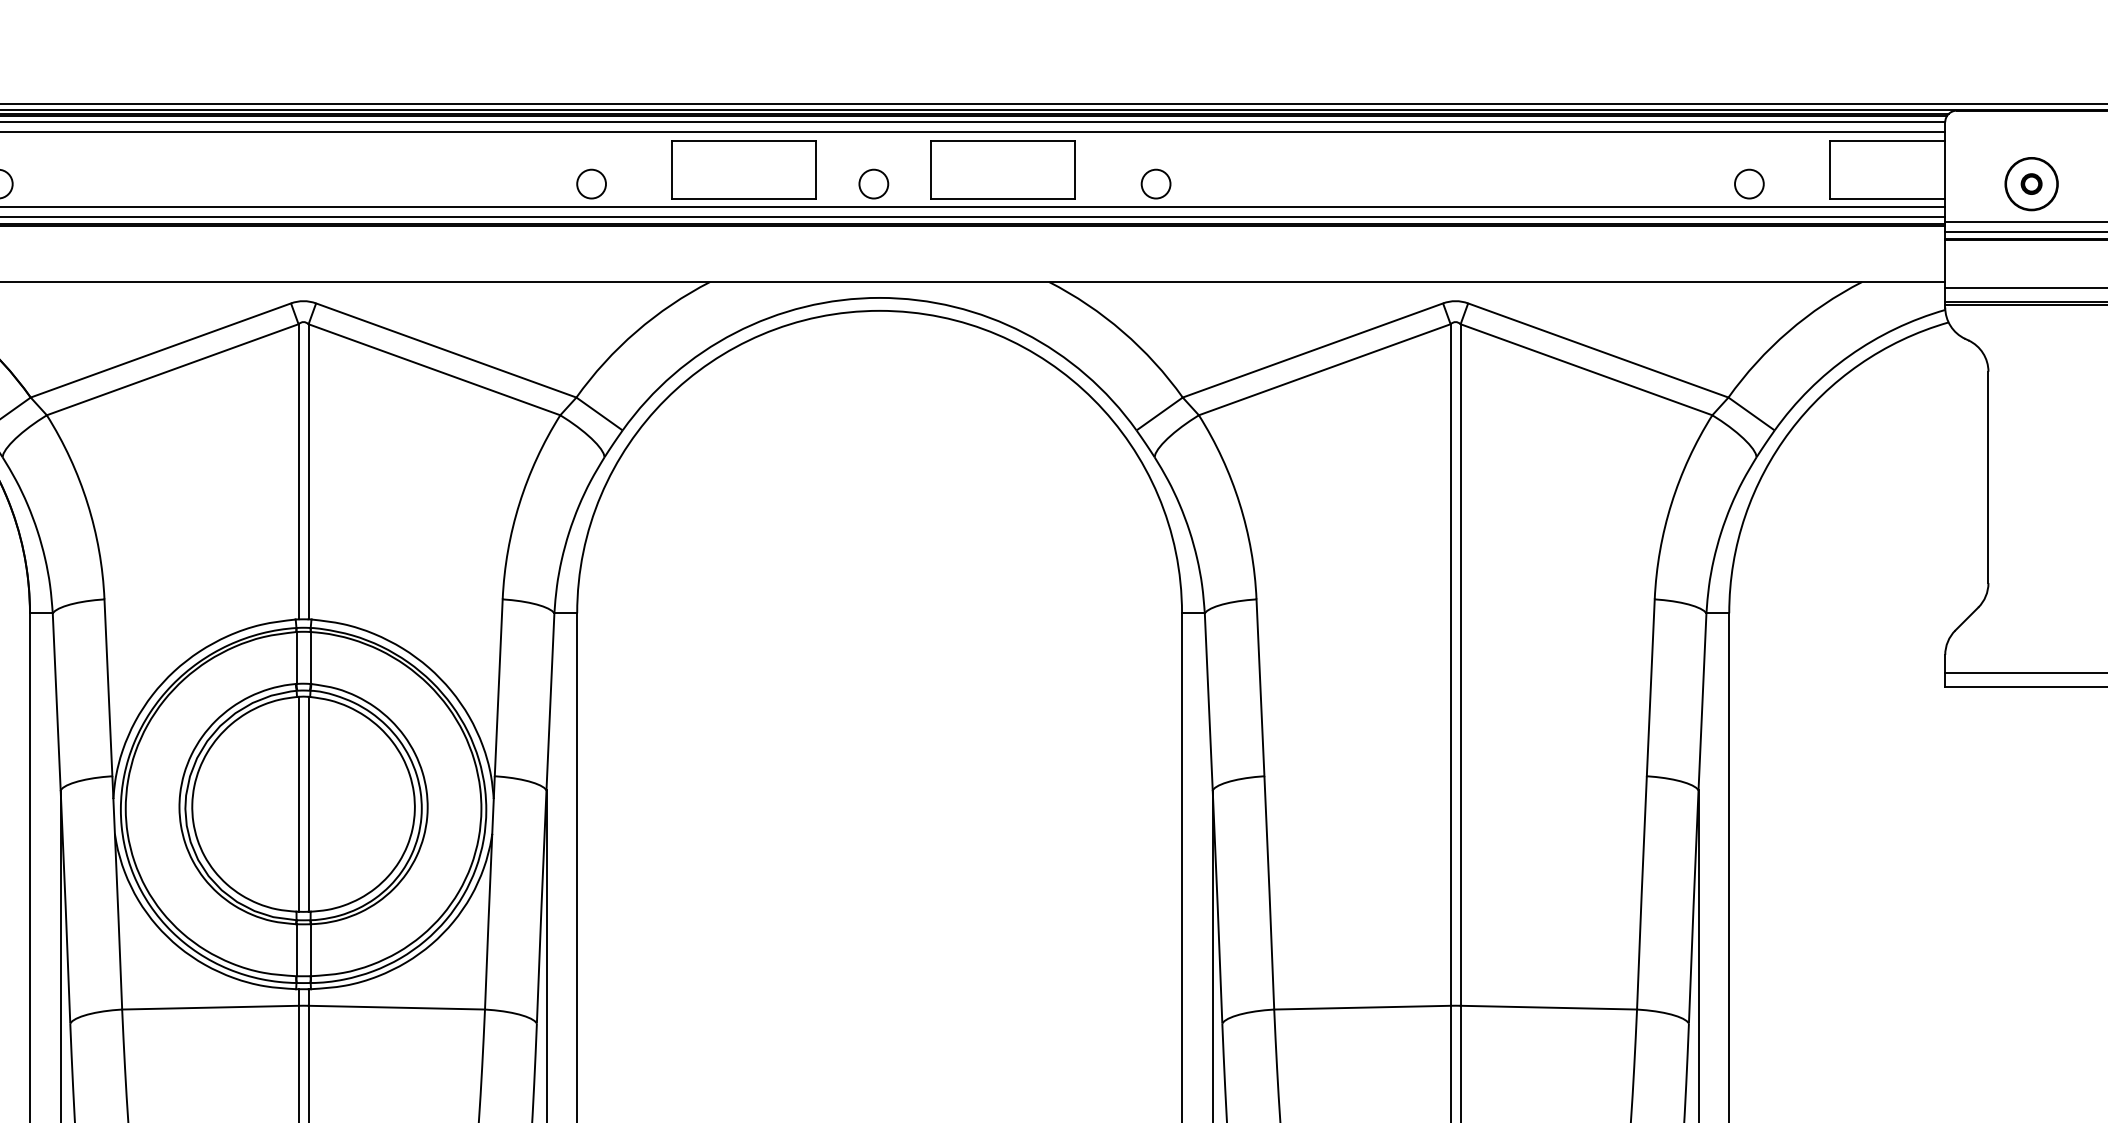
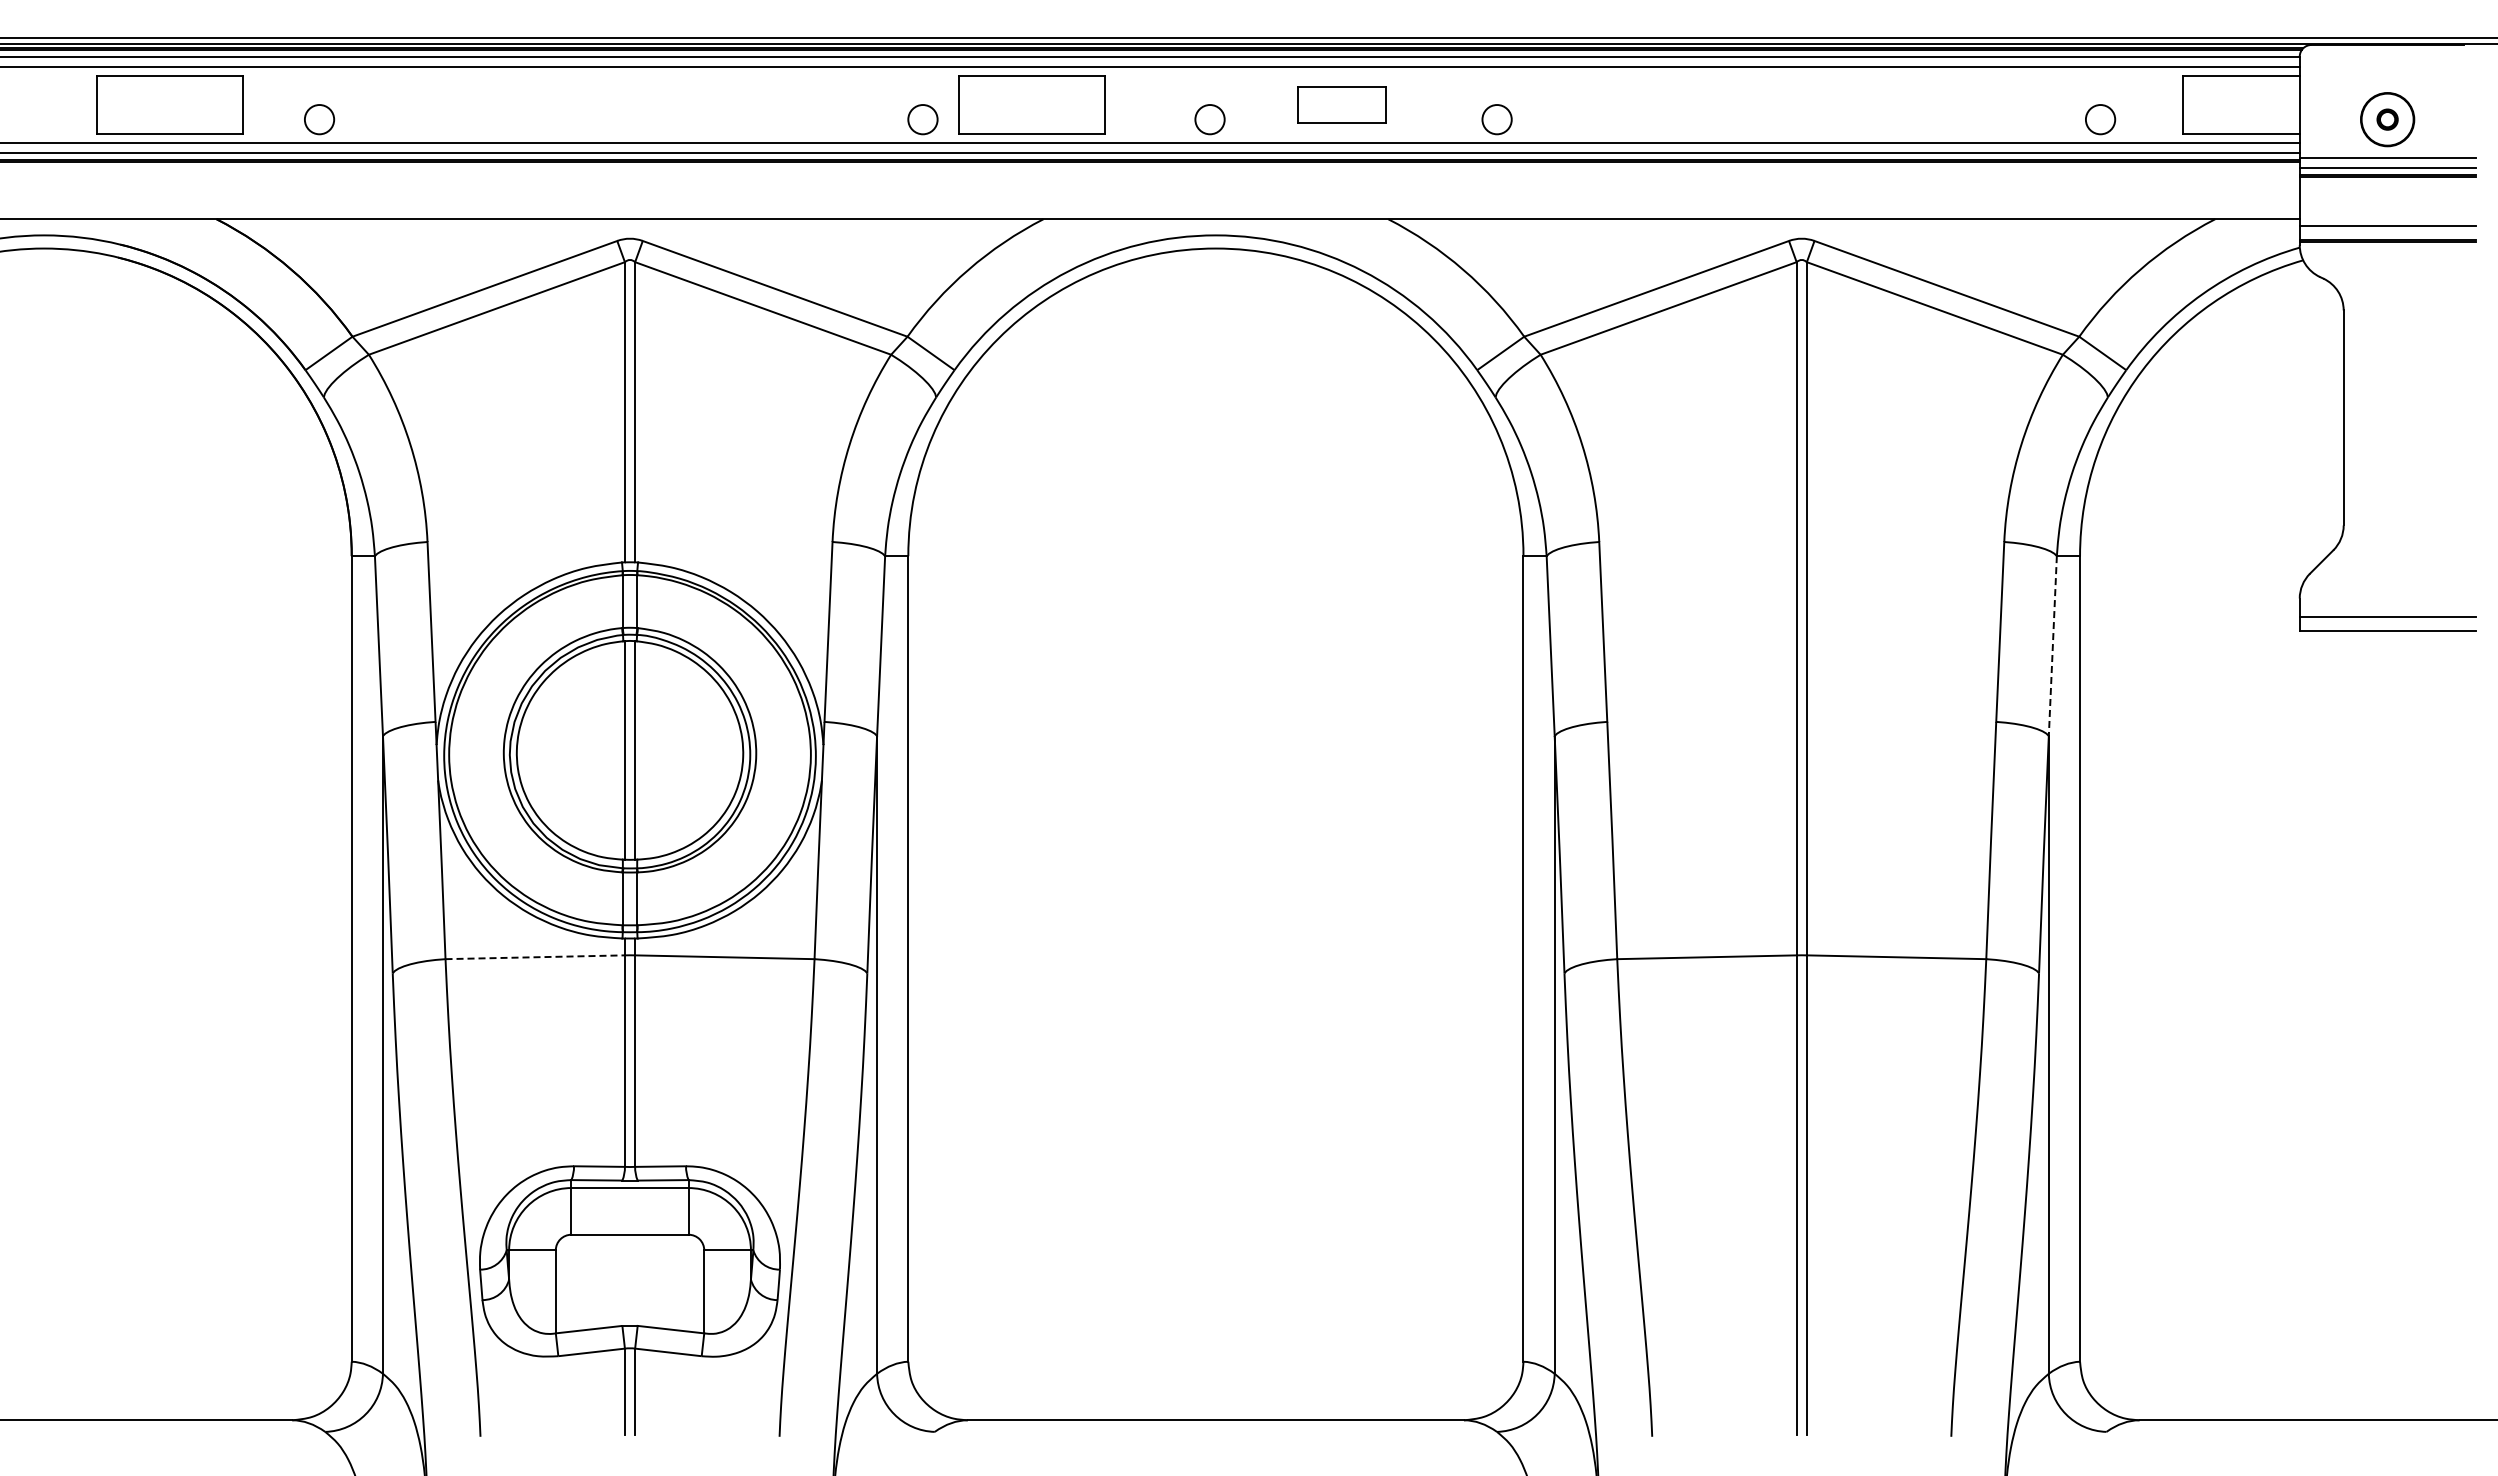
part: (743, 169) -> (1031, 104), moved
part: (1003, 169) -> (1341, 104), size x0.6
line: (1702, 702) -> (2052, 646), solid -> dashed
line: (210, 1007) -> (535, 957), solid -> dashed

